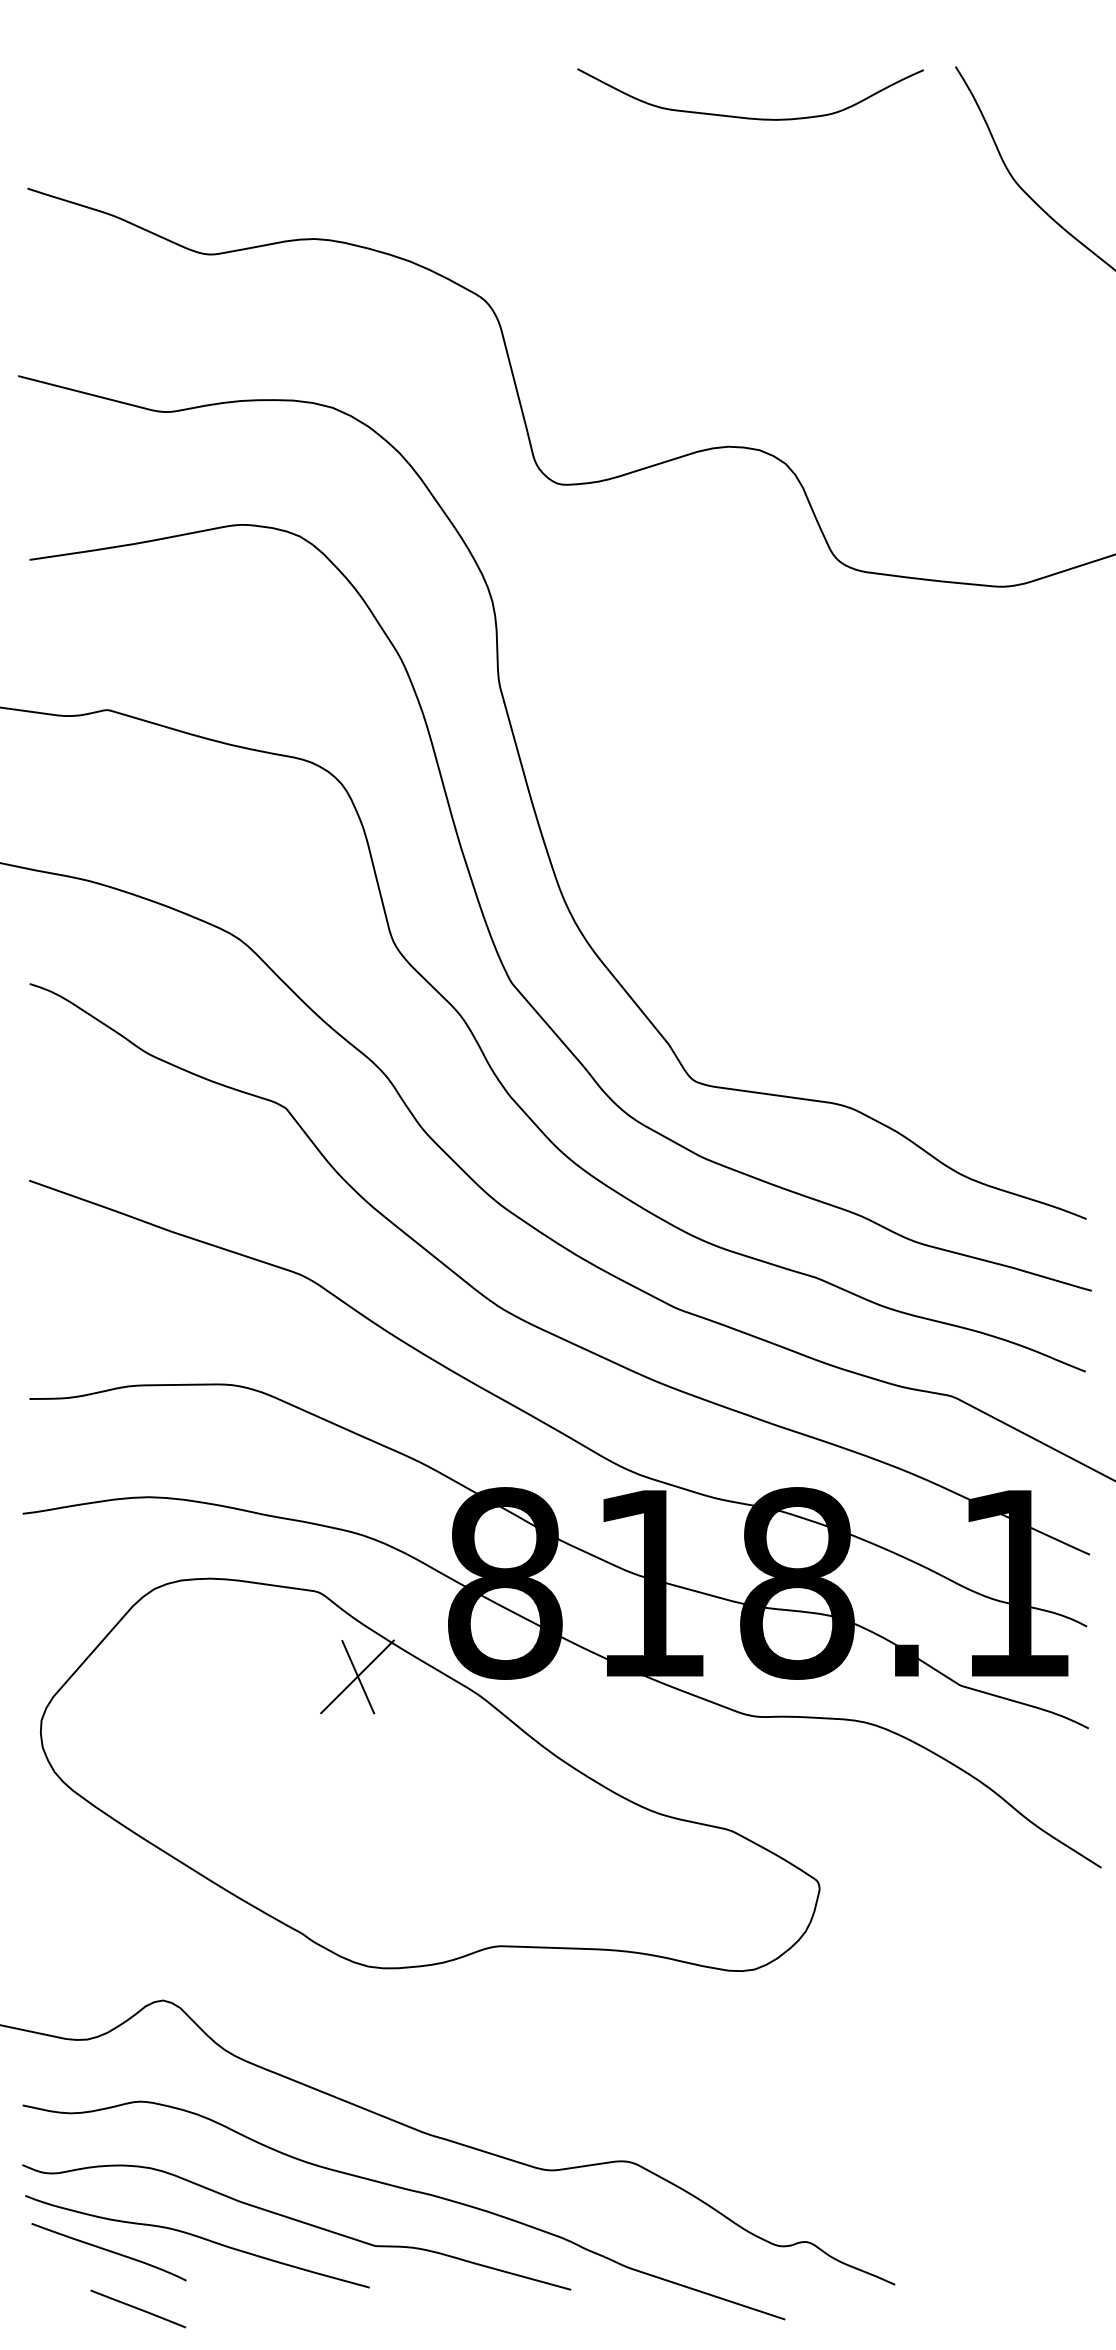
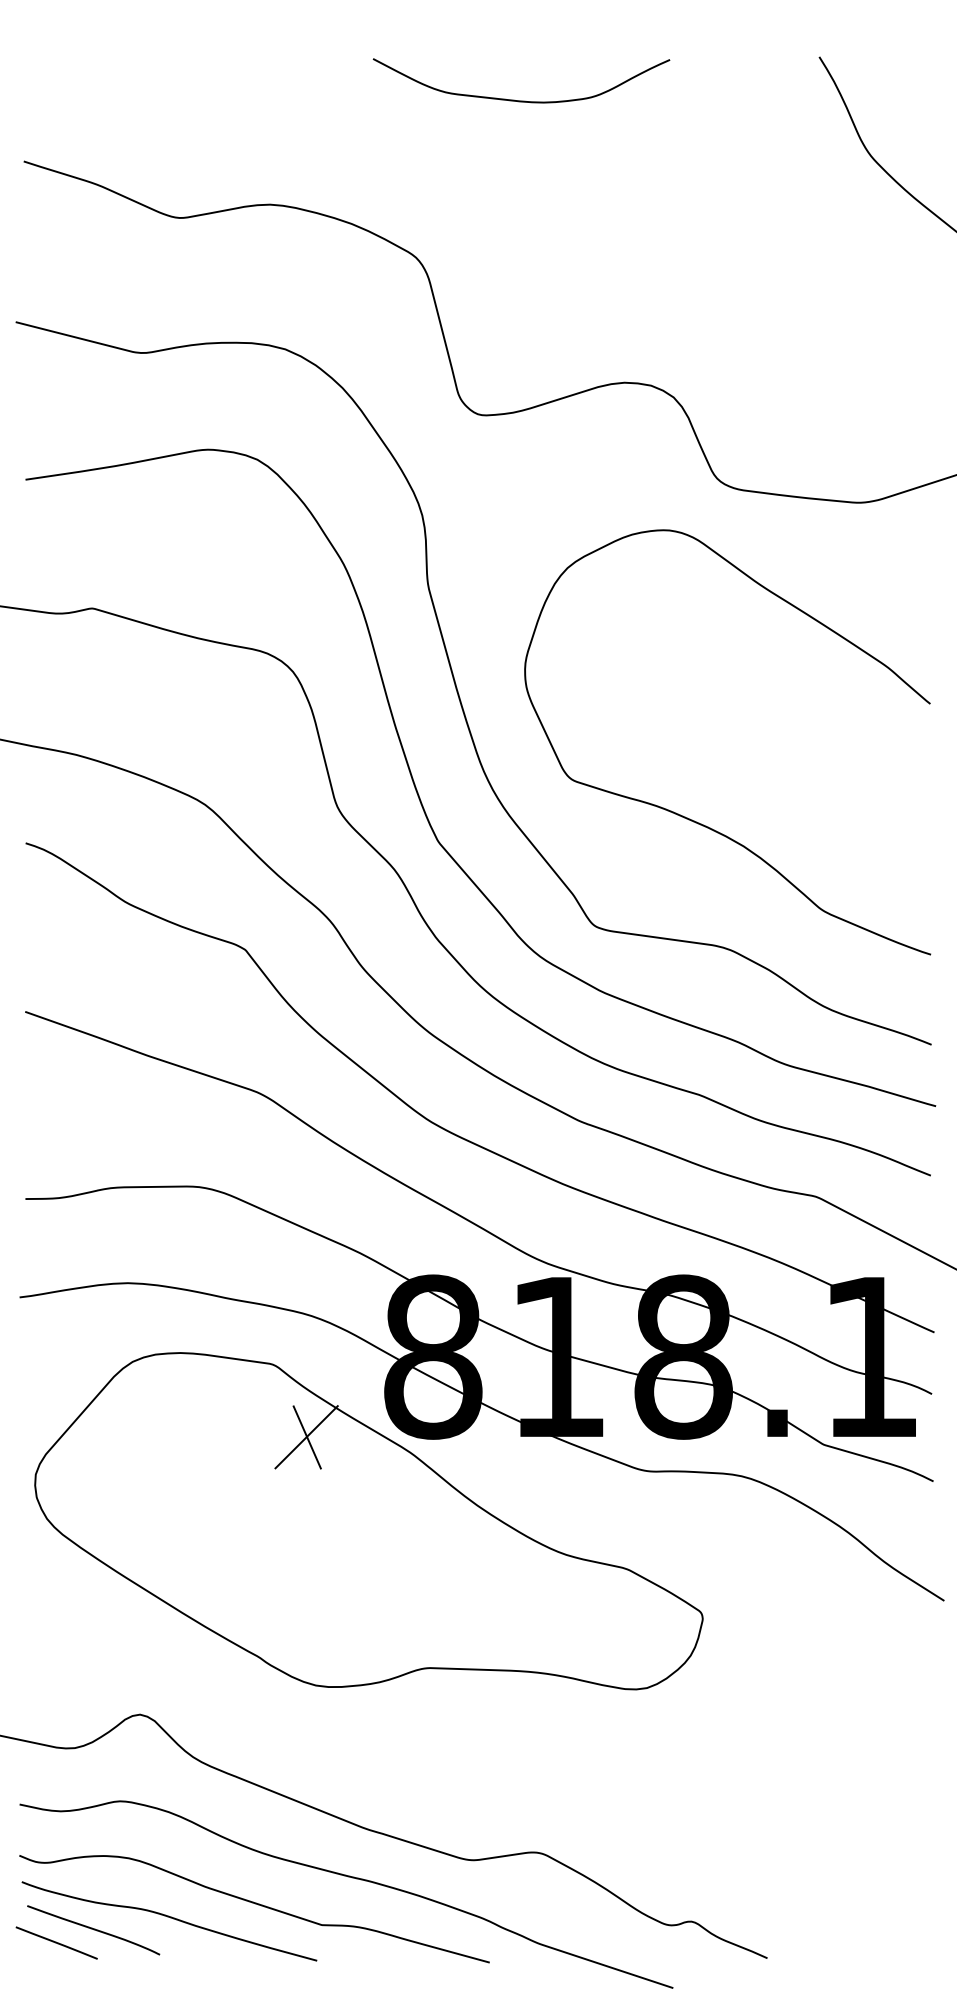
curve: (750, 117) -> (521, 100), moved
curve: (807, 956) -> (692, 819), added
line: (138, 2308) -> (56, 1942), moved

